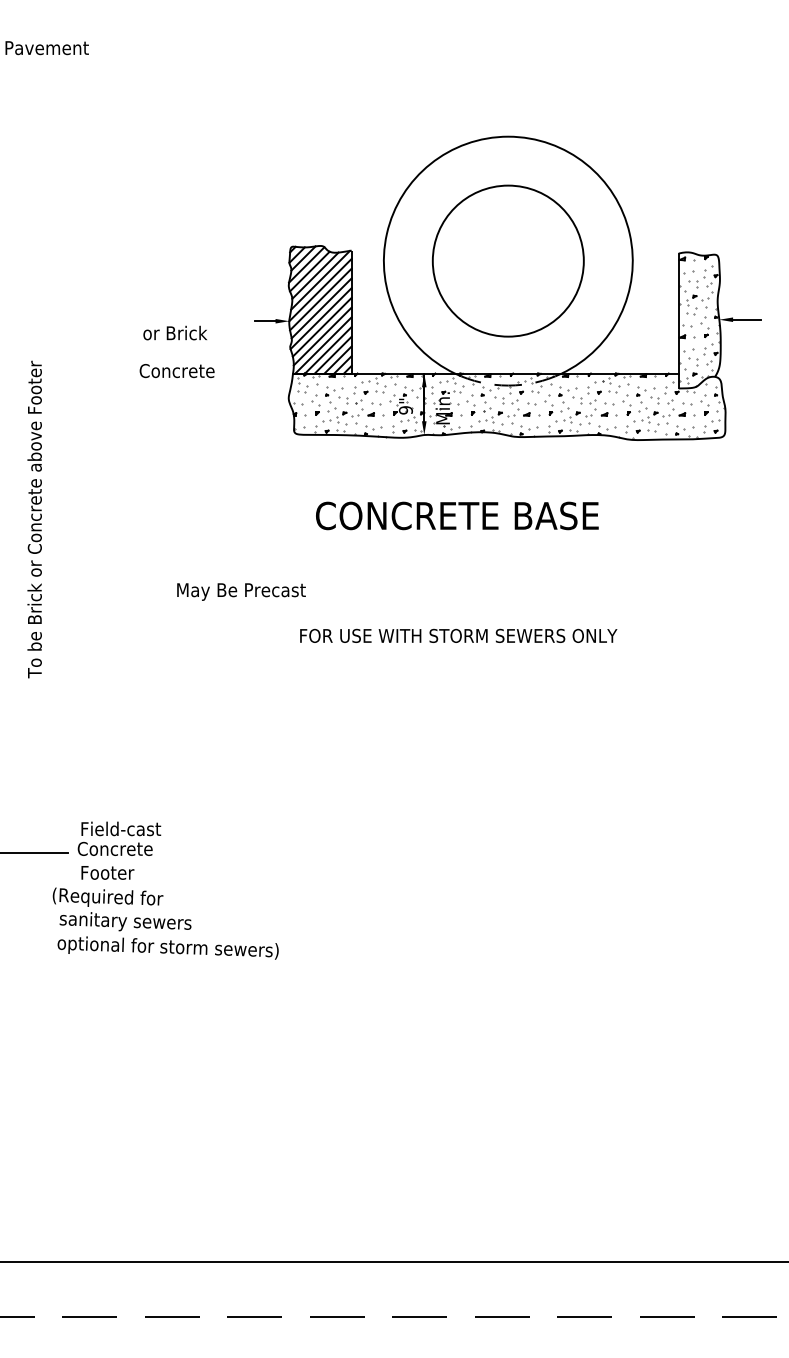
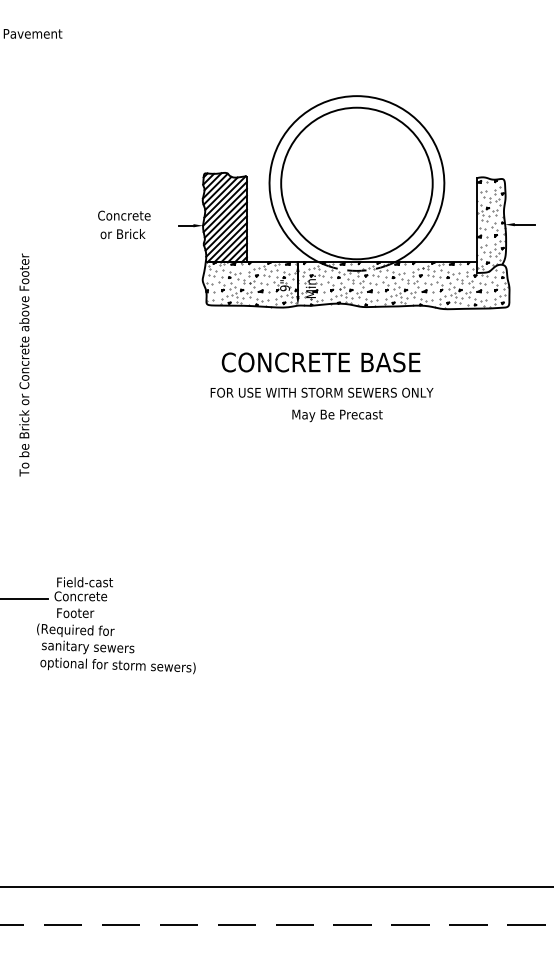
circle: (507, 261) -> (356, 183), size x1.43
text: (177, 370) -> (124, 215), moved
text: (241, 591) -> (337, 415), moved
text: (457, 635) -> (321, 392), moved

